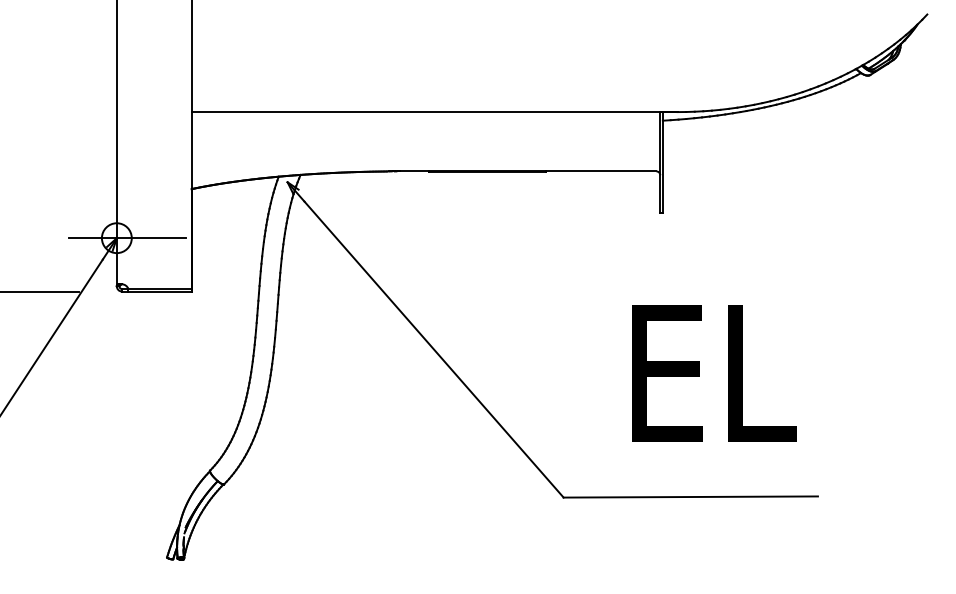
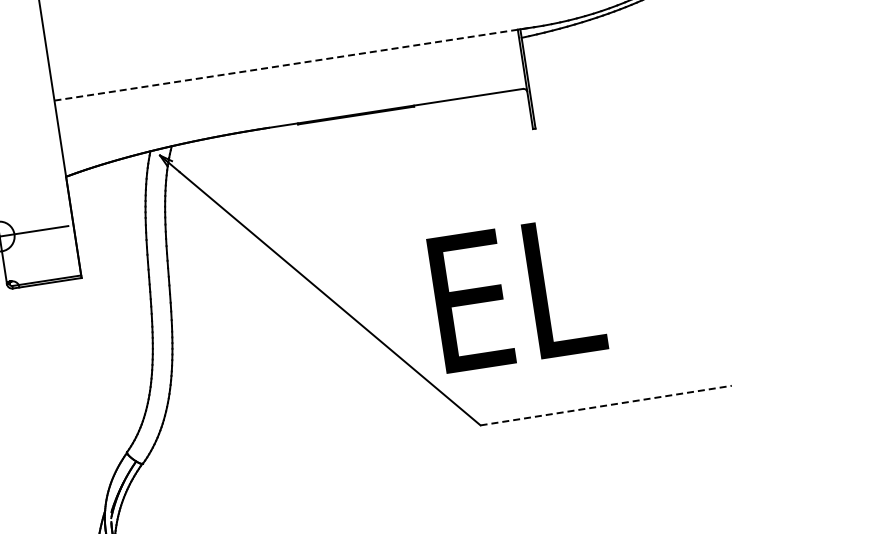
line: (435, 112) -> (295, 64), solid -> dashed
text: (714, 373) -> (518, 294), moved
line: (691, 497) -> (606, 405), solid -> dashed

